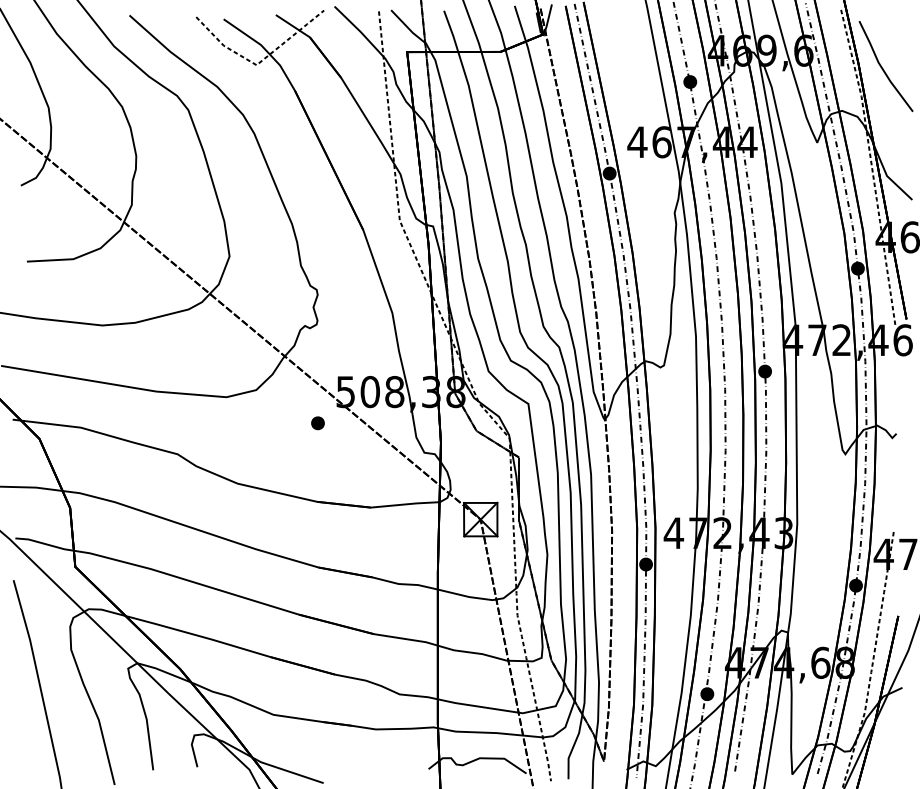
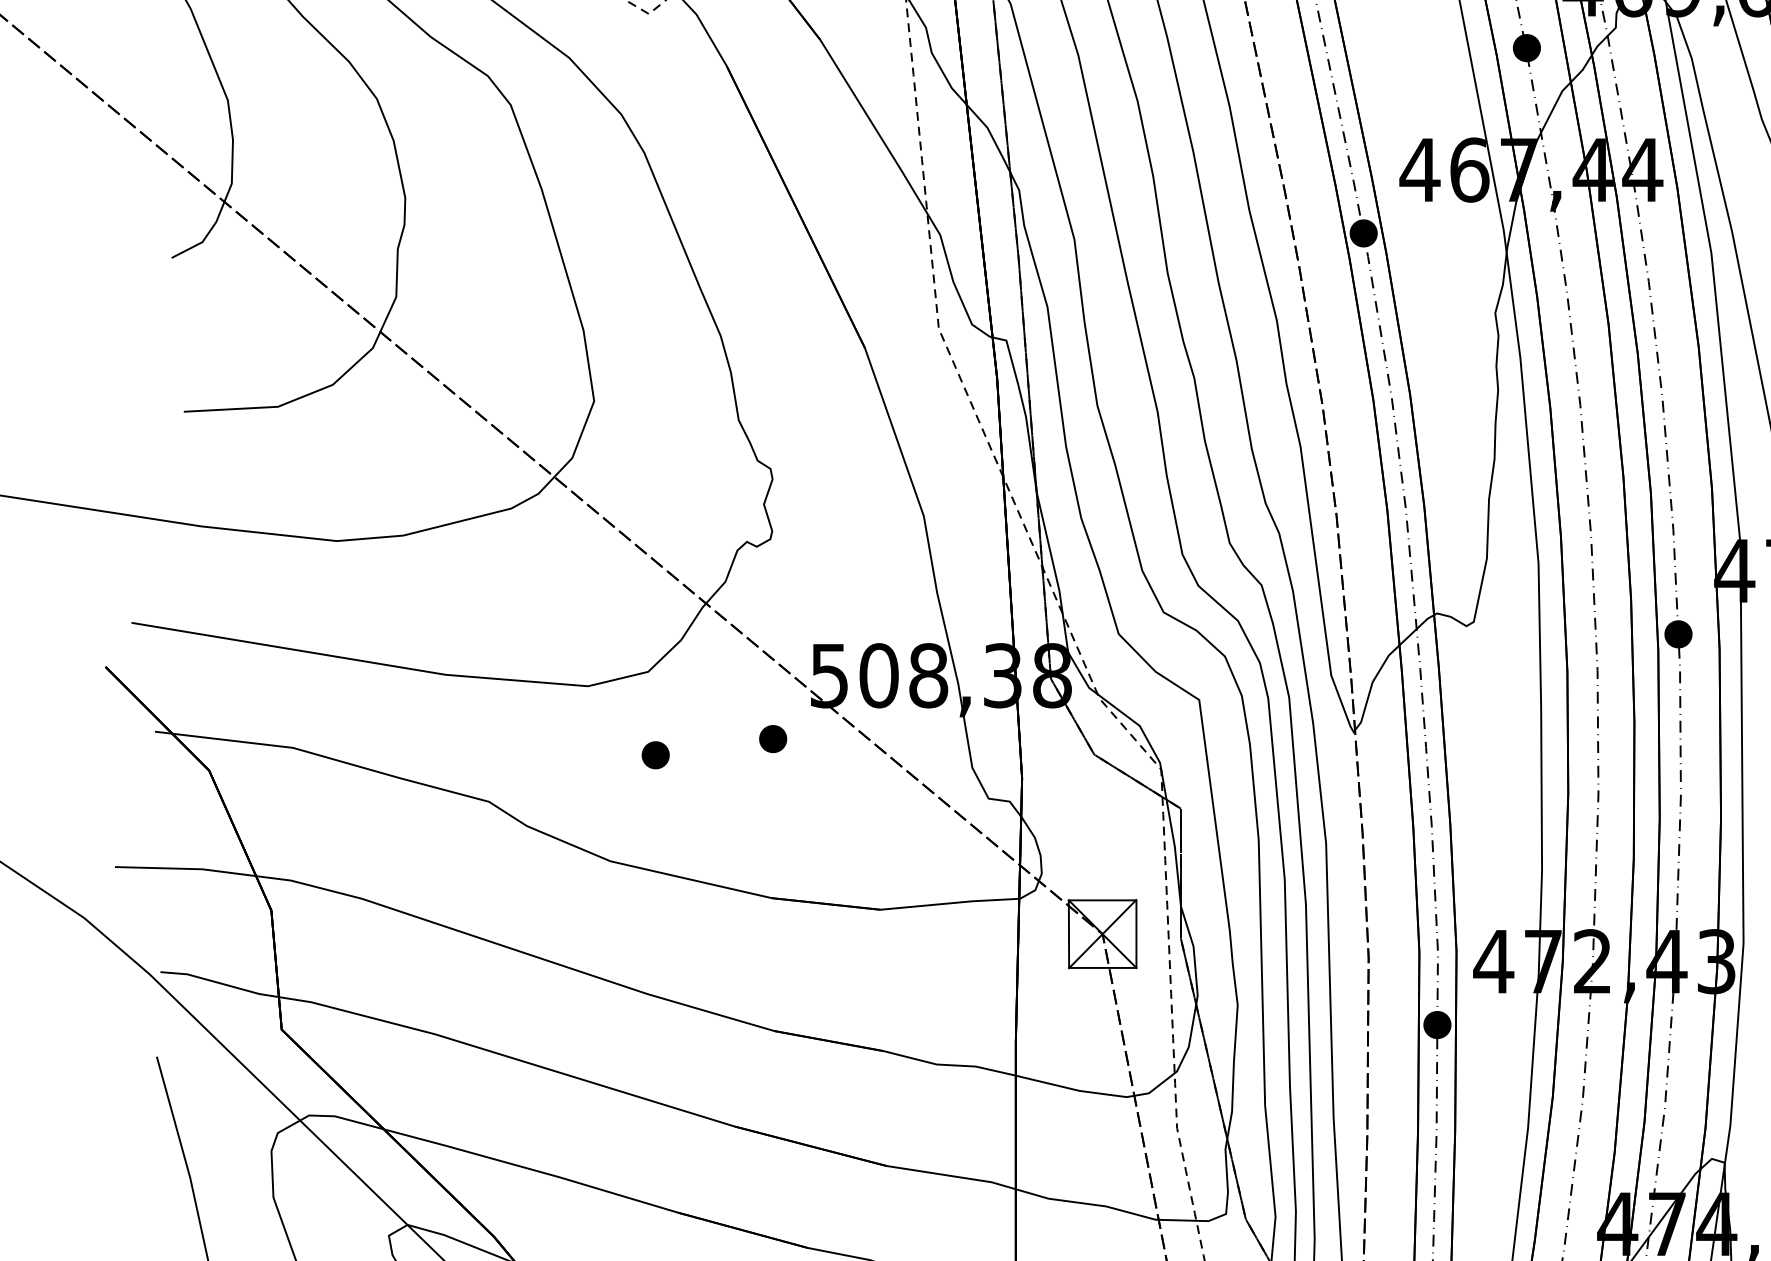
part: (259, 431) -> (654, 755), added

